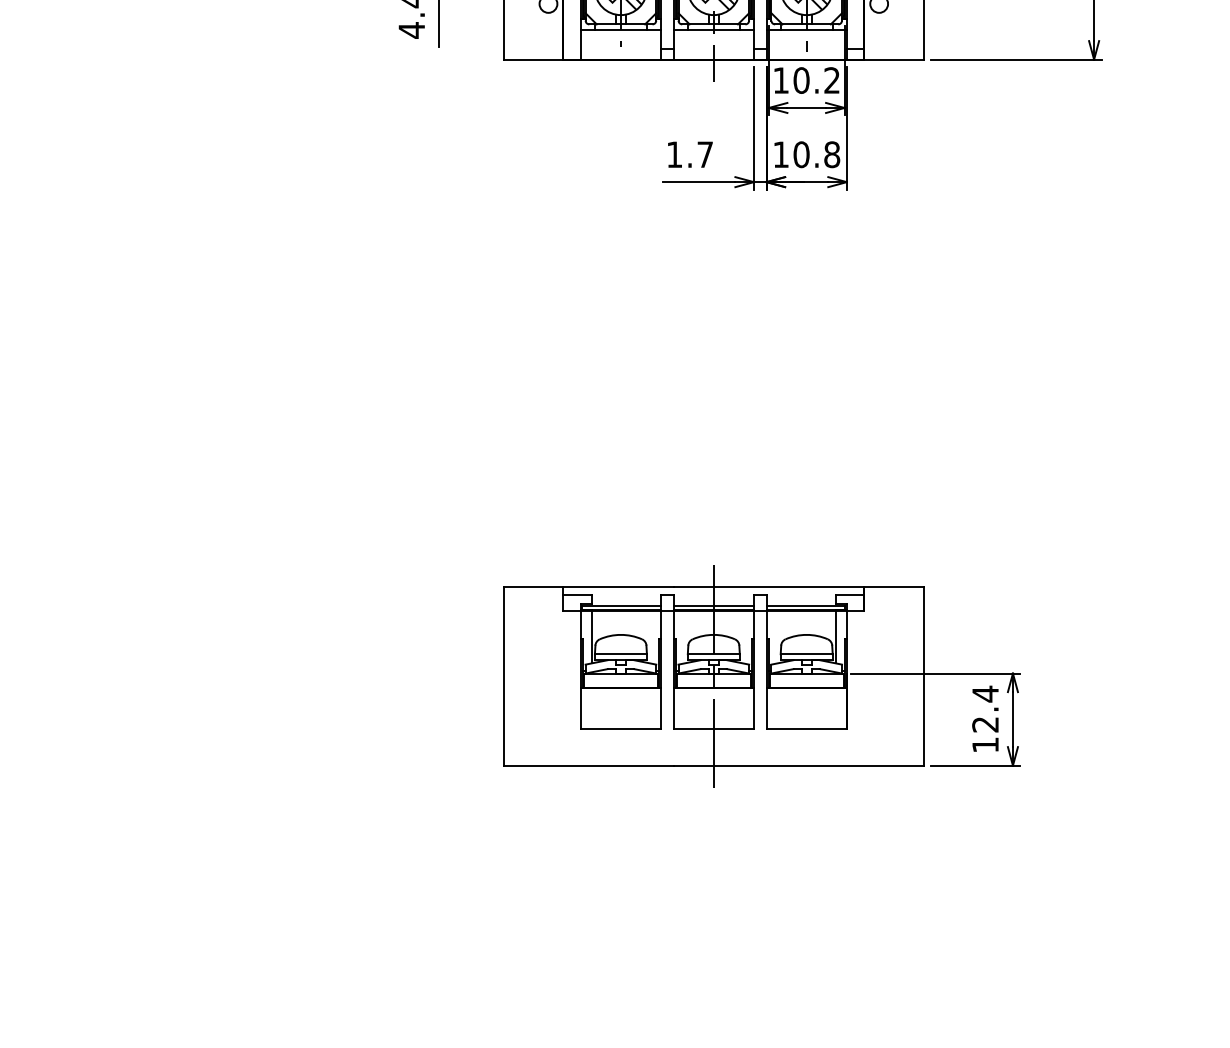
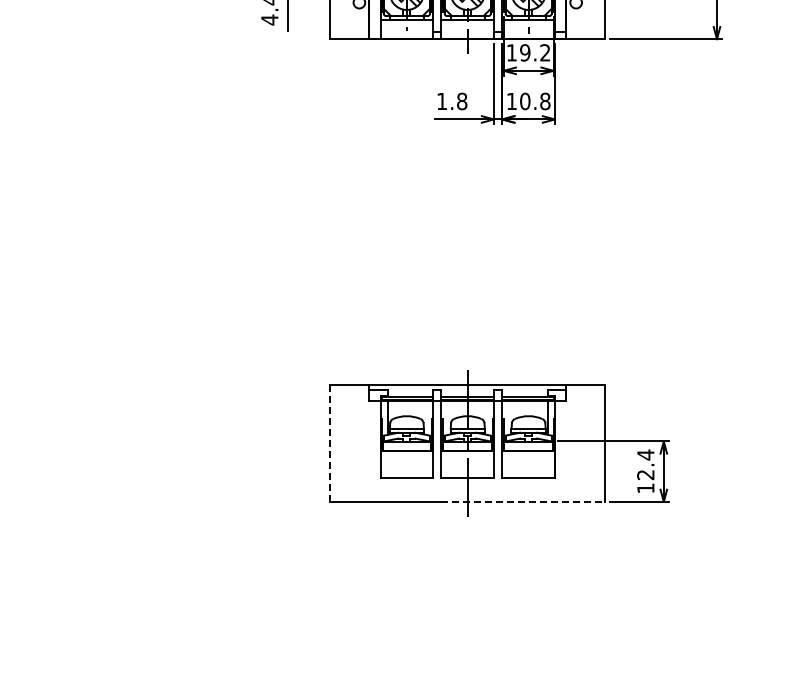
text: (801, 79) -> (525, 52), 10.2 -> 19.2
text: (705, 154) -> (462, 101), 1.7 -> 1.8
line: (504, 676) -> (330, 443), solid -> dashed
line: (798, 765) -> (523, 501), solid -> dashed

